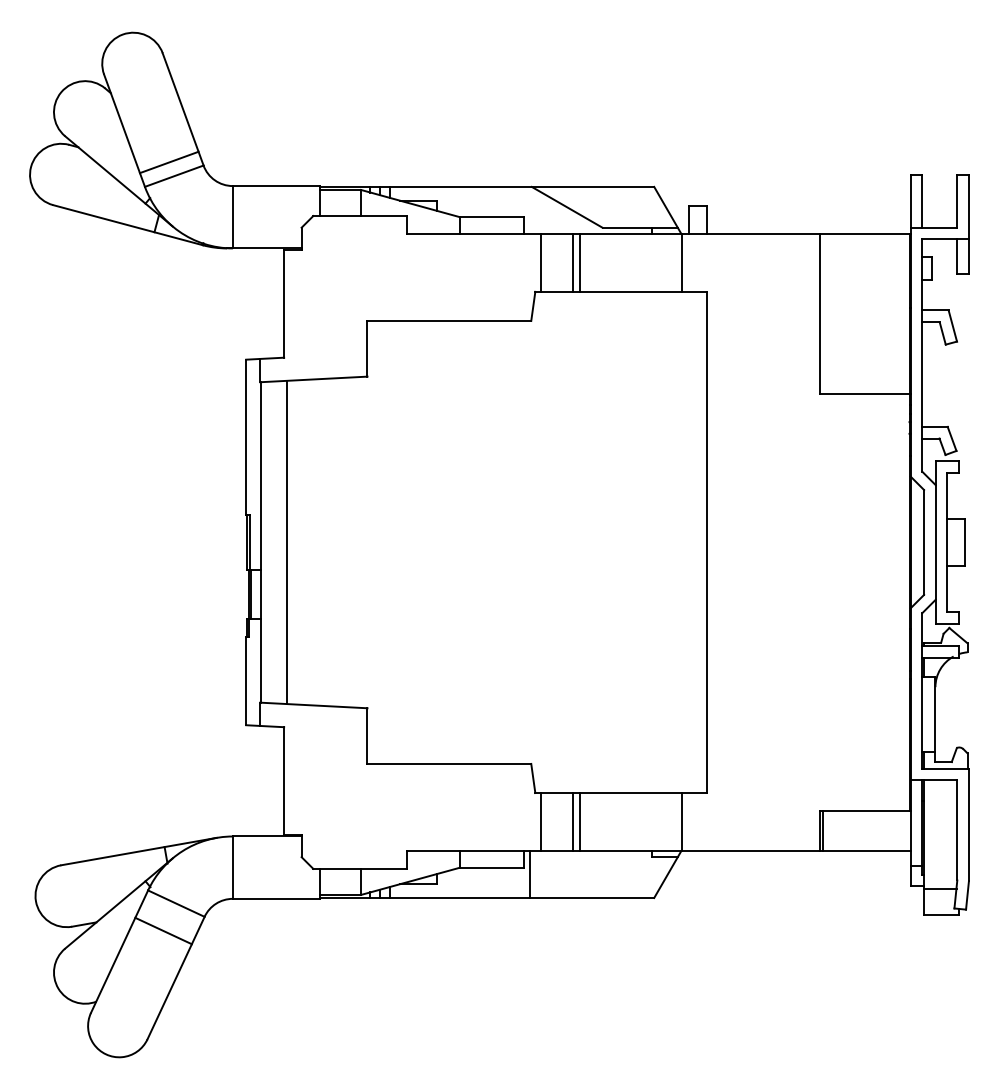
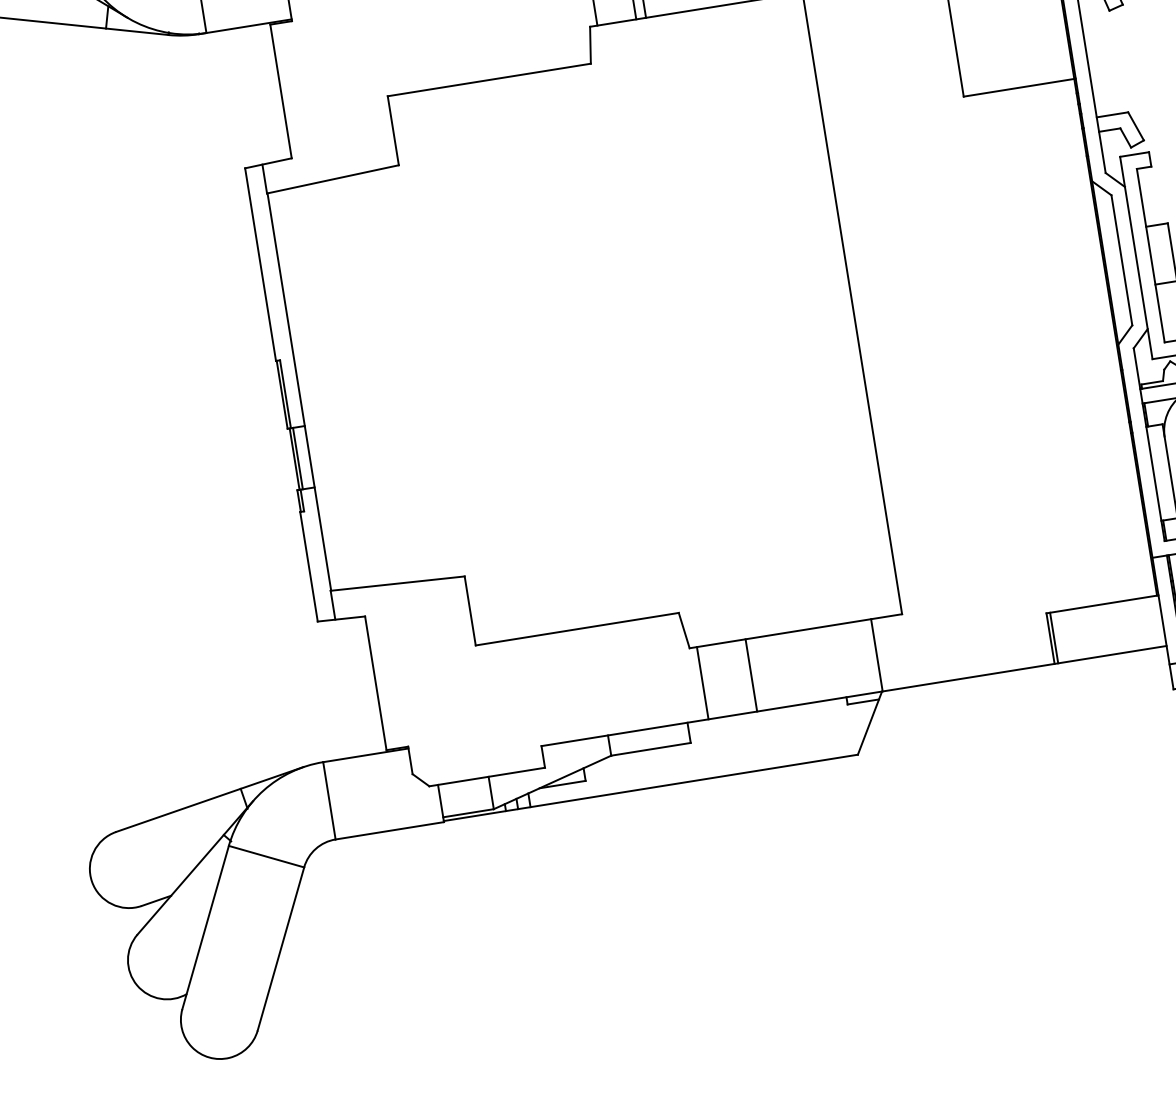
line: (286, 542) -> (331, 387), removed
line: (572, 822) -> (741, 677), removed
line: (530, 874) -> (699, 750), removed
line: (163, 930) -> (255, 892), removed

